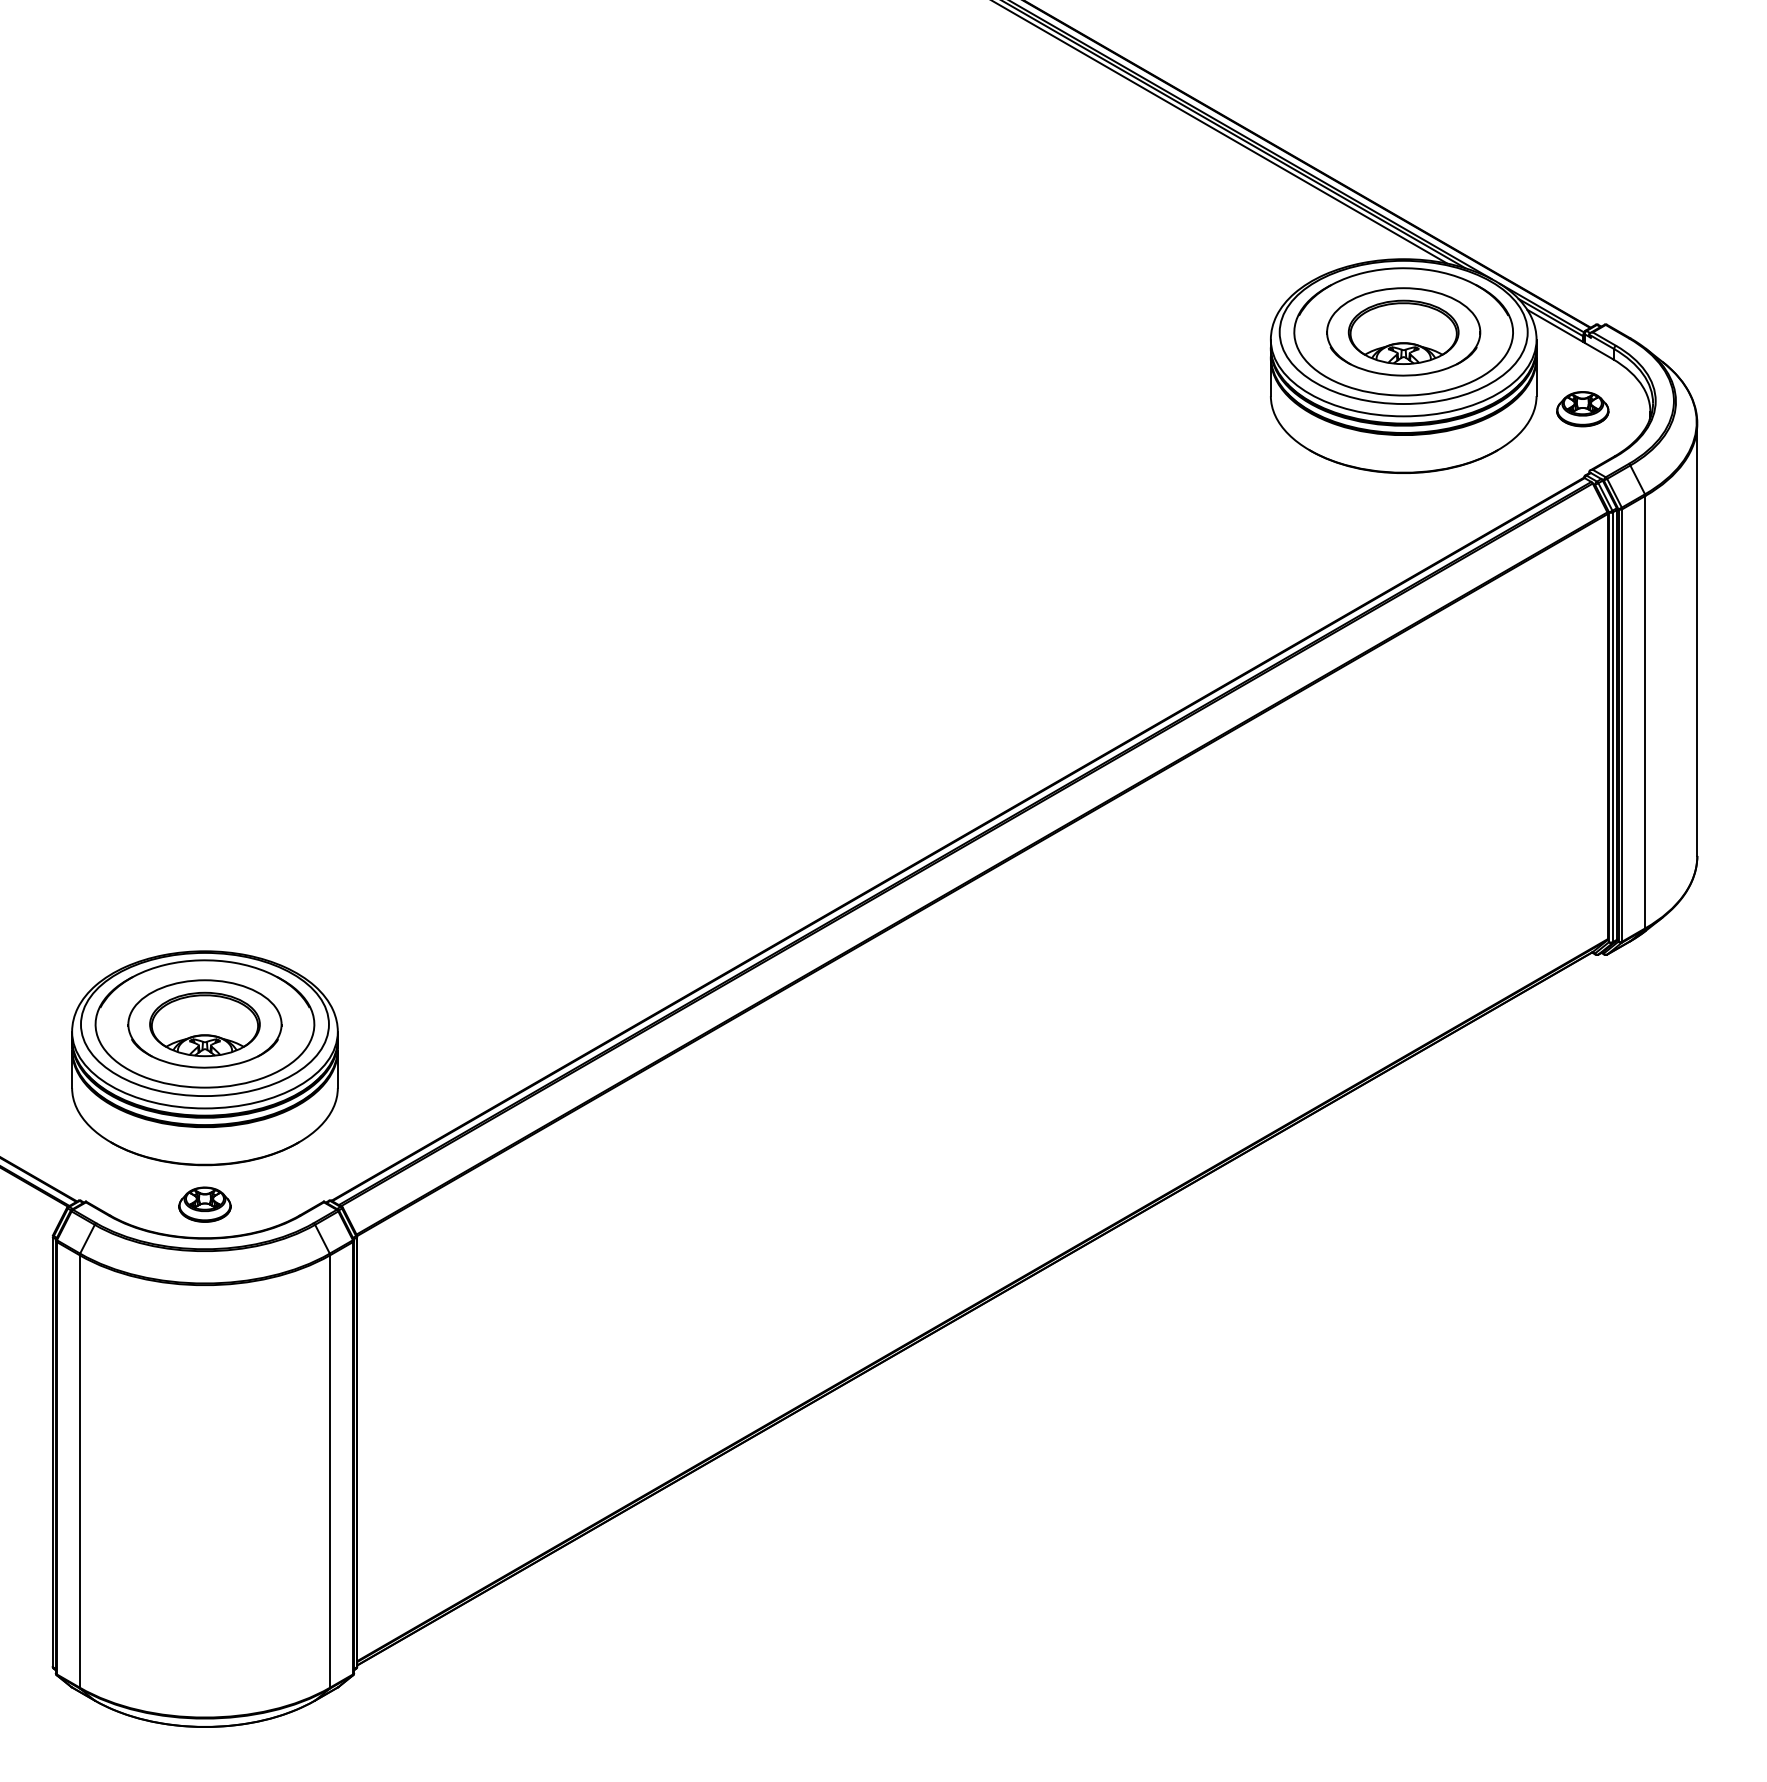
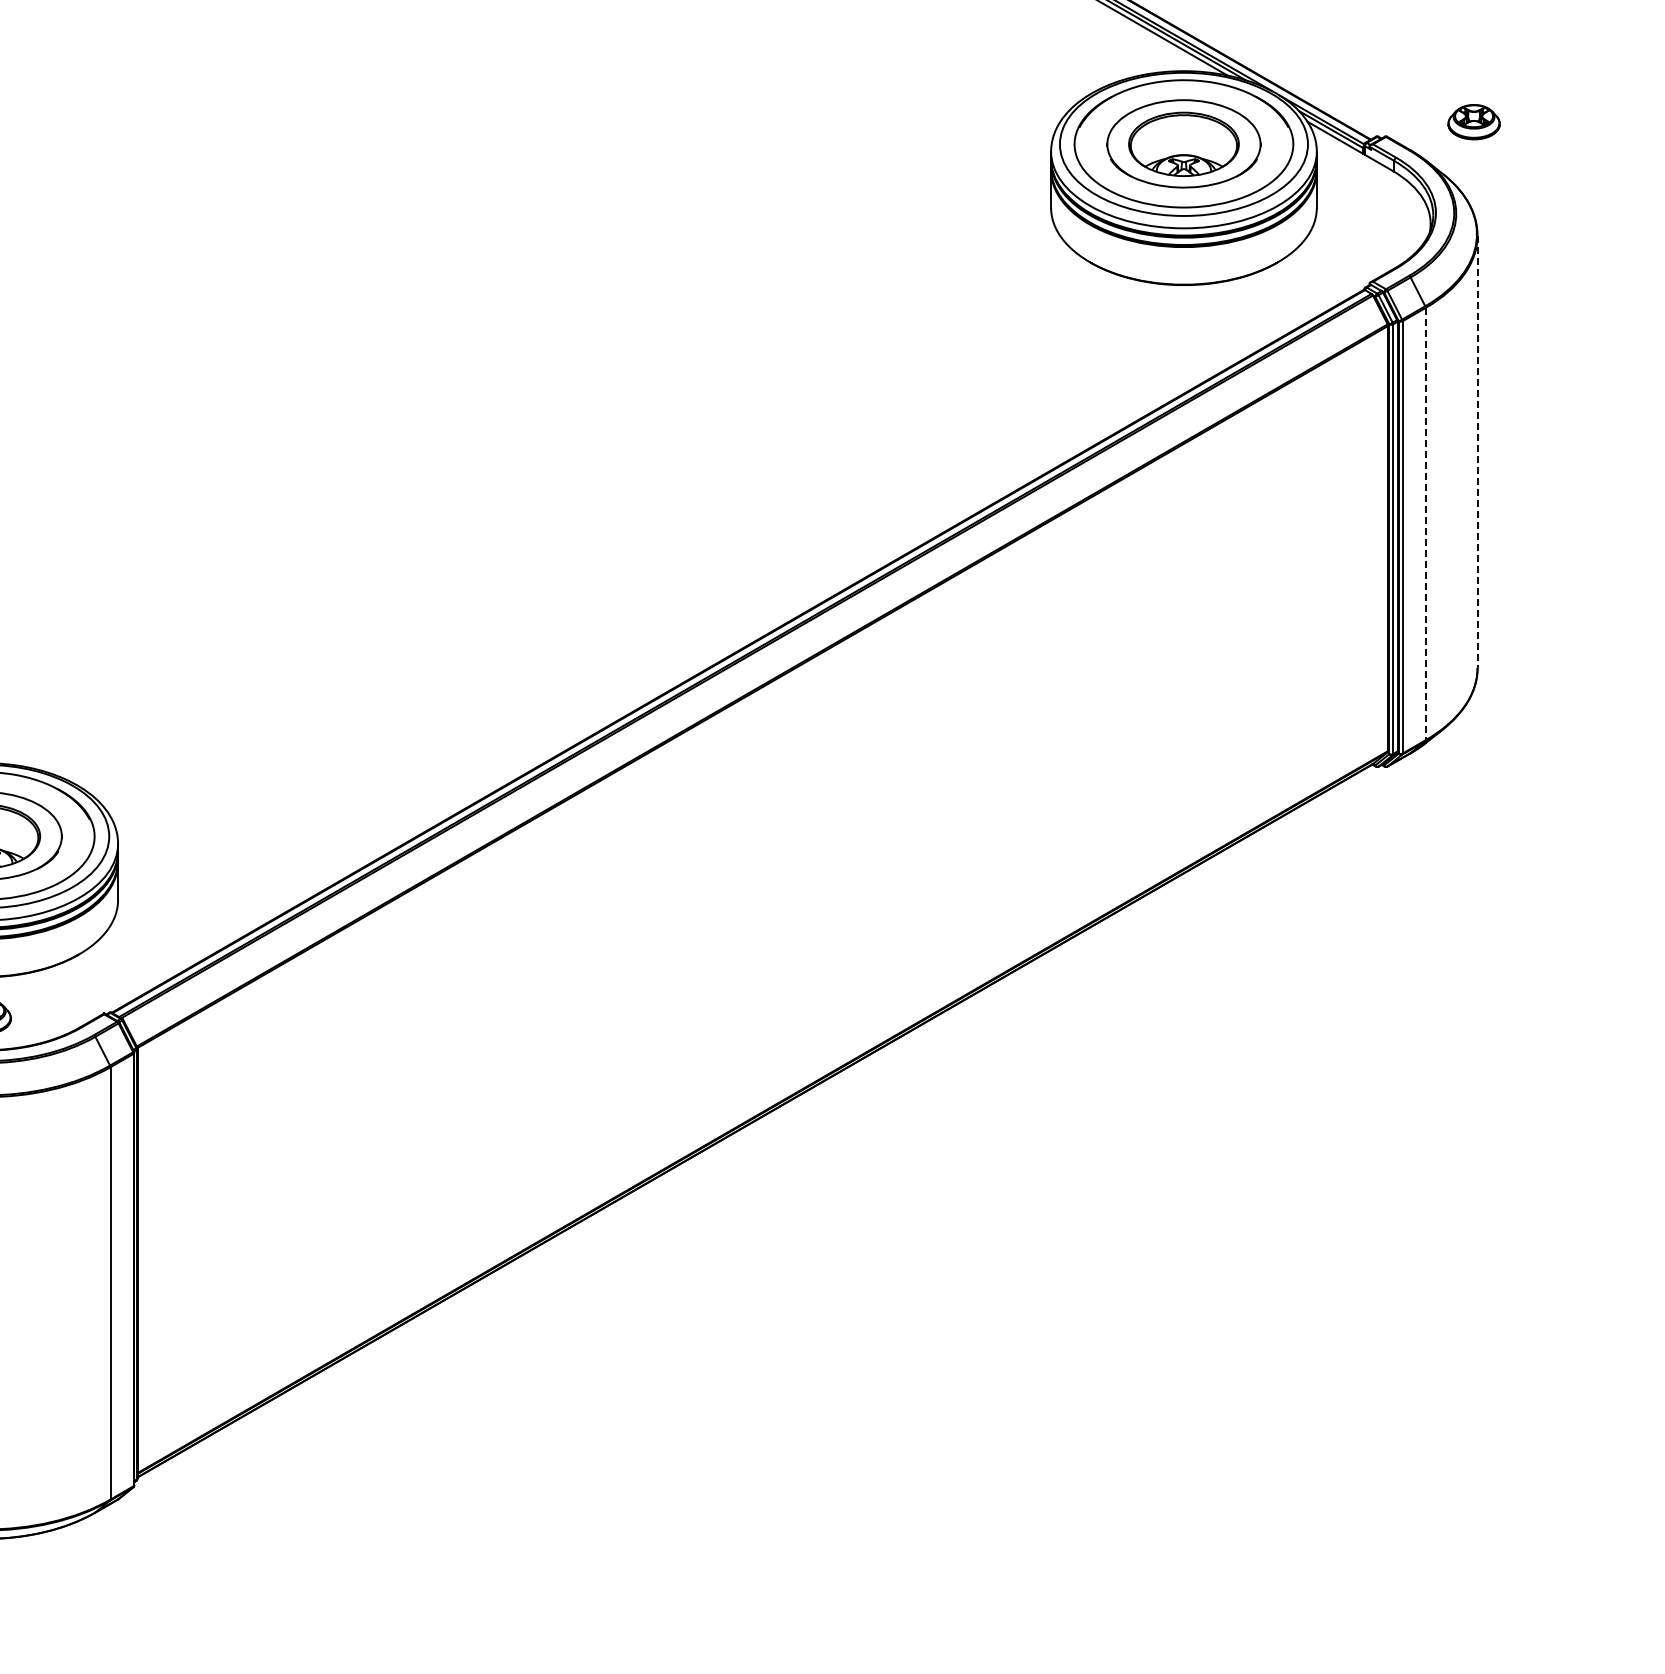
part: (1582, 409) -> (1473, 122), moved
line: (1697, 640) -> (1477, 452), solid -> dashed
line: (1645, 712) -> (1425, 524), solid -> dashed

